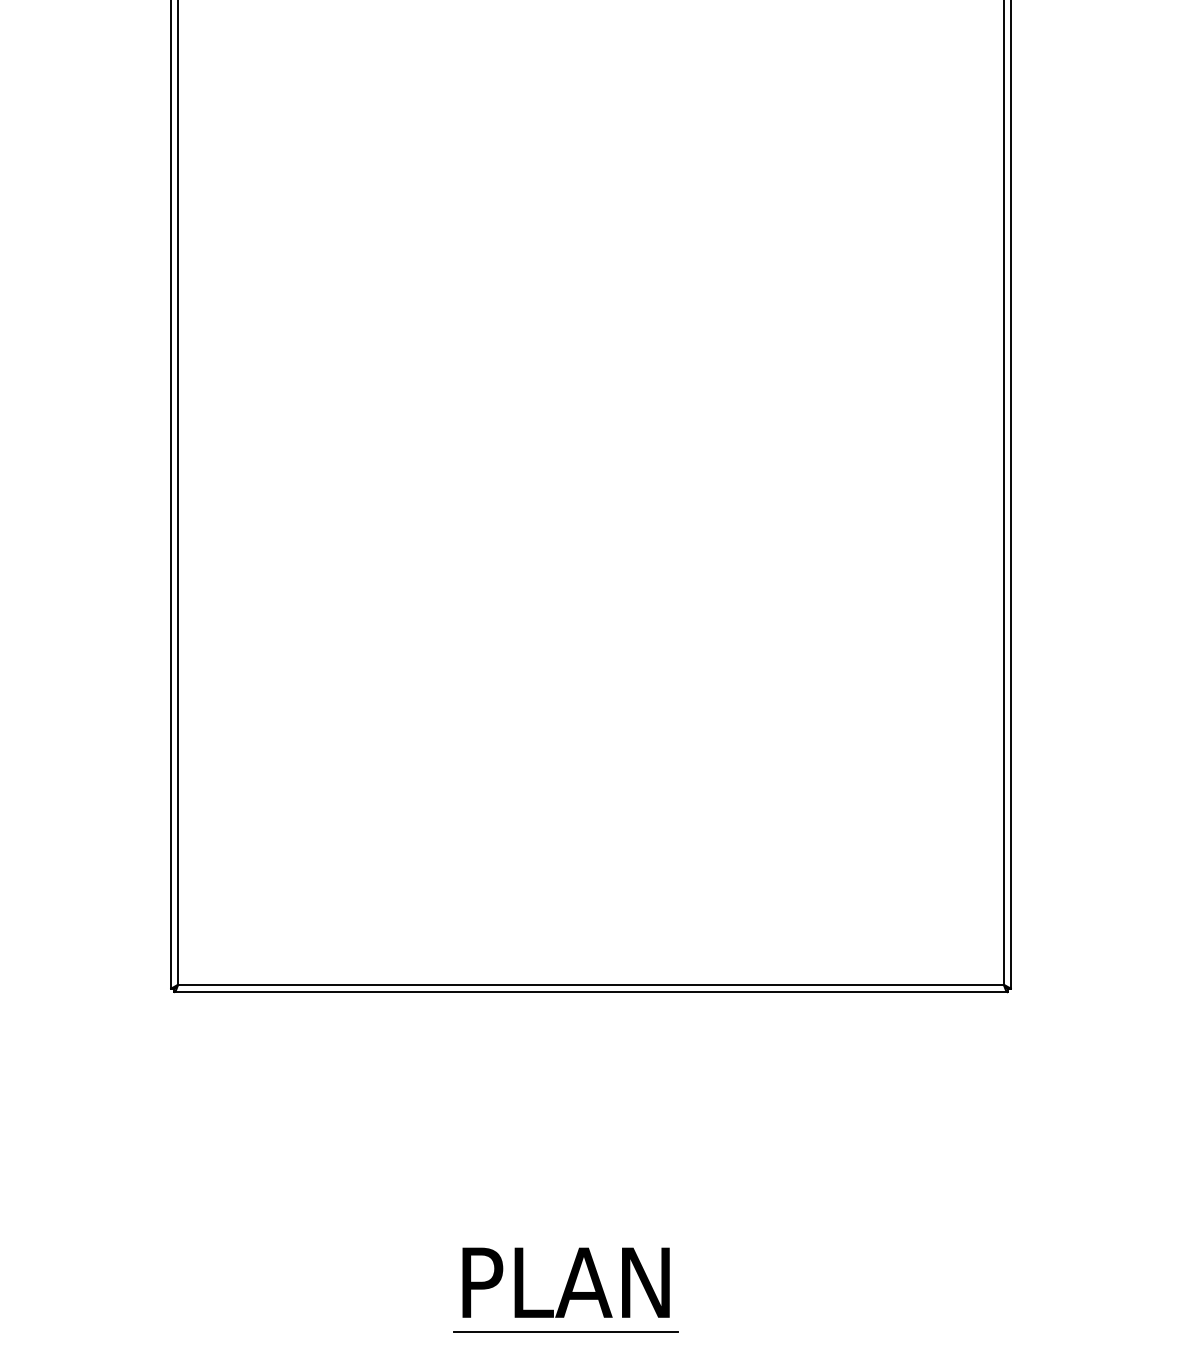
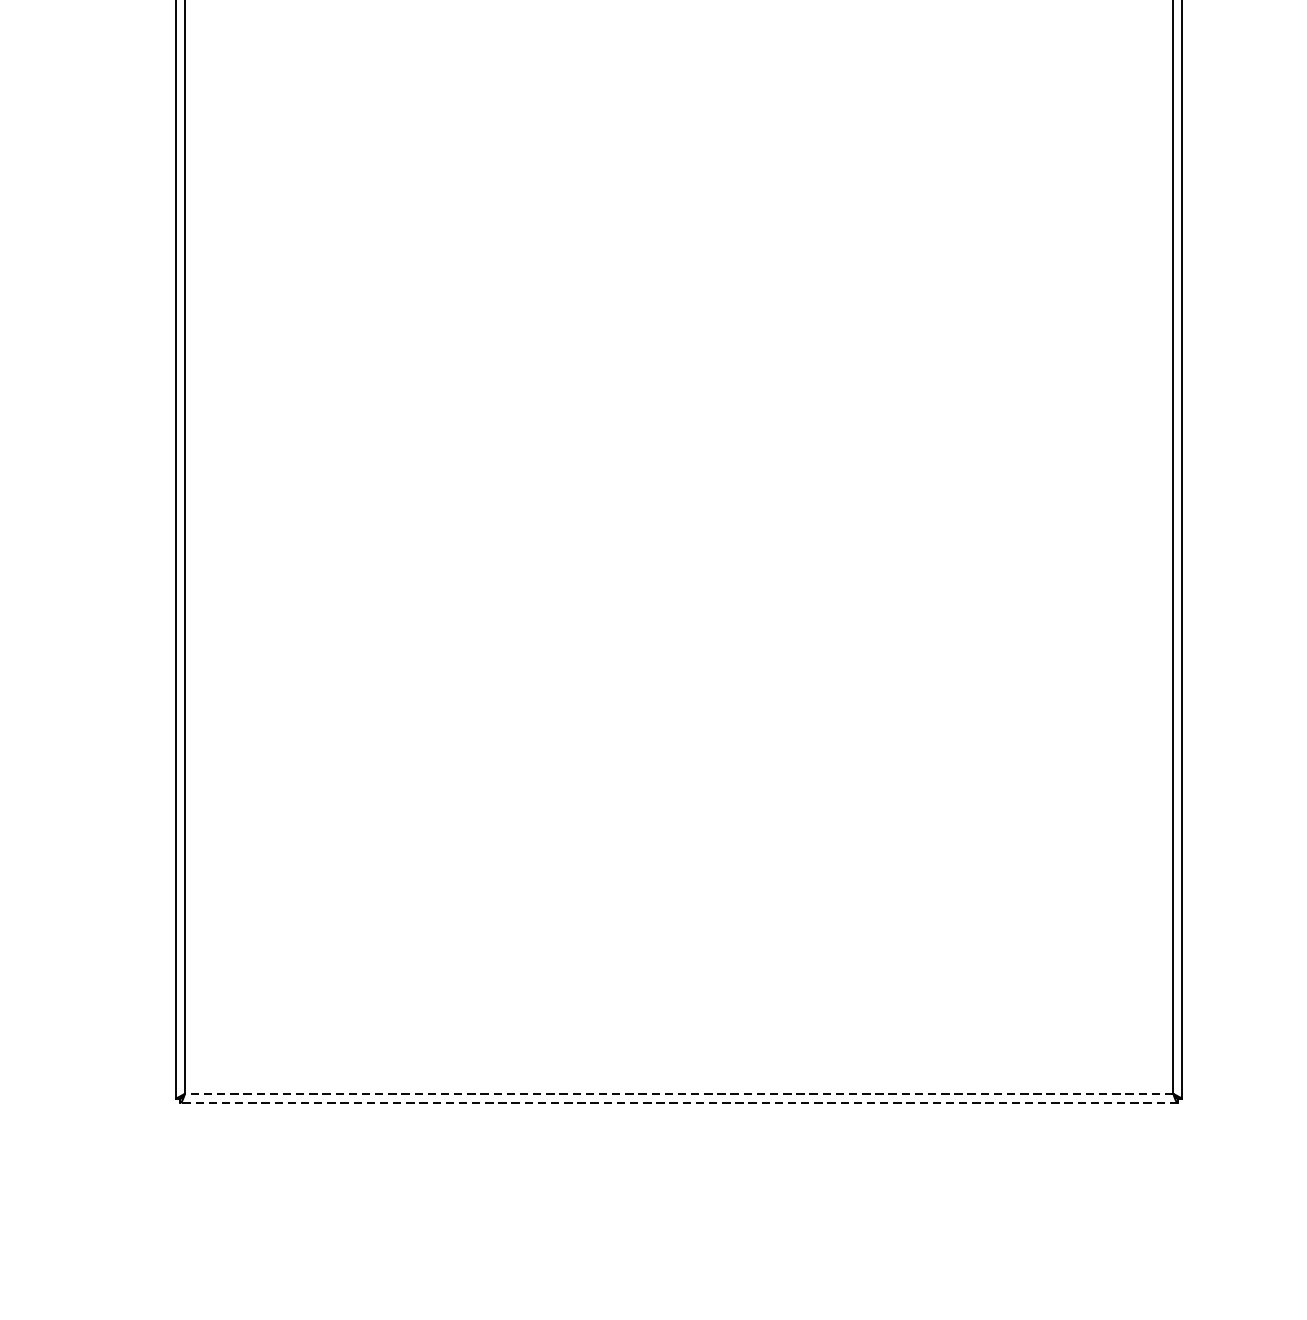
line: (591, 984) -> (679, 1093), solid -> dashed
line: (591, 992) -> (679, 1103), solid -> dashed

